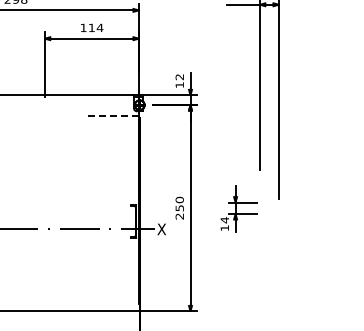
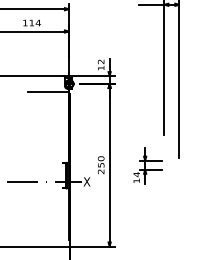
line: (112, 115) -> (48, 92), dashed -> solid

